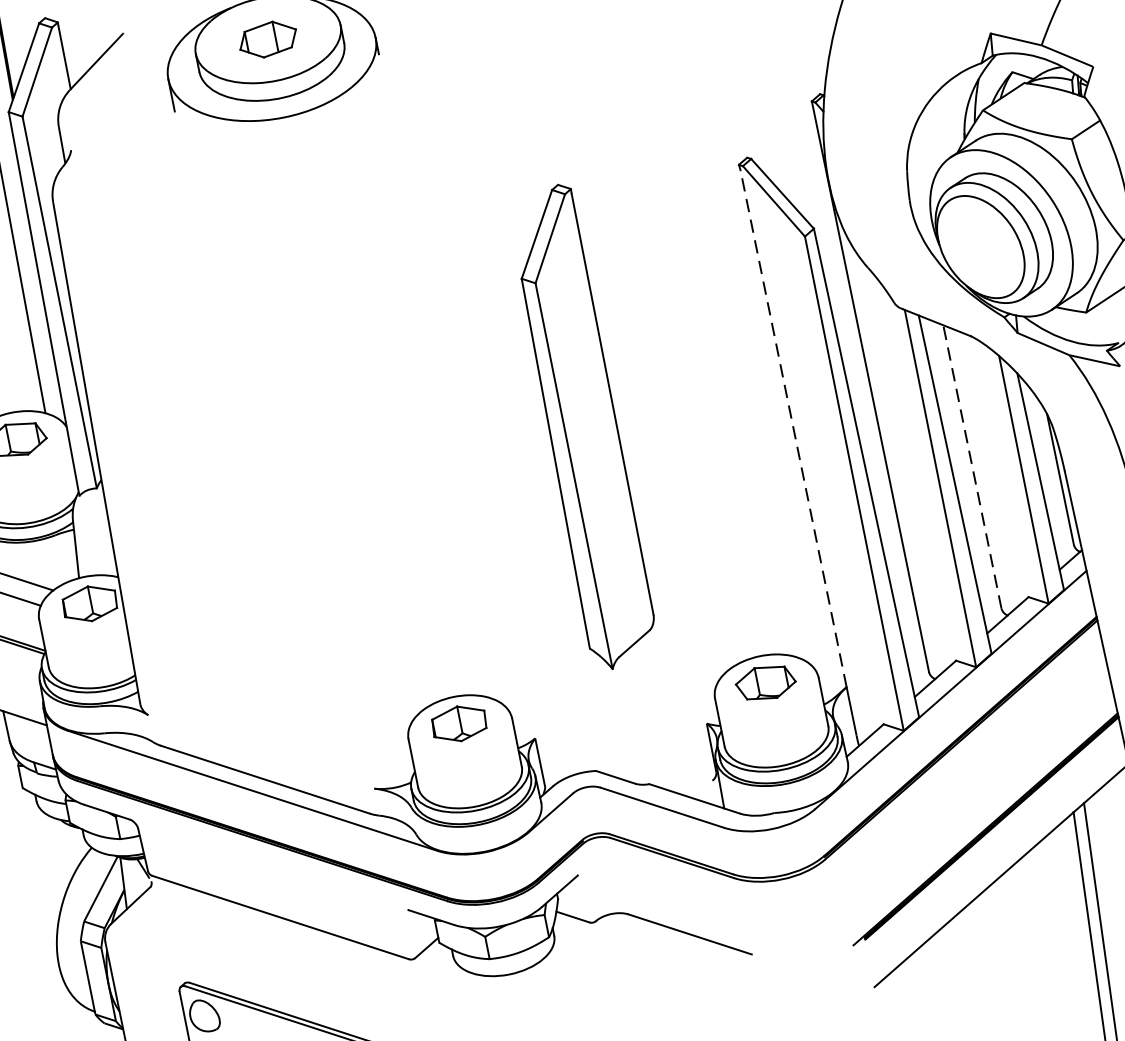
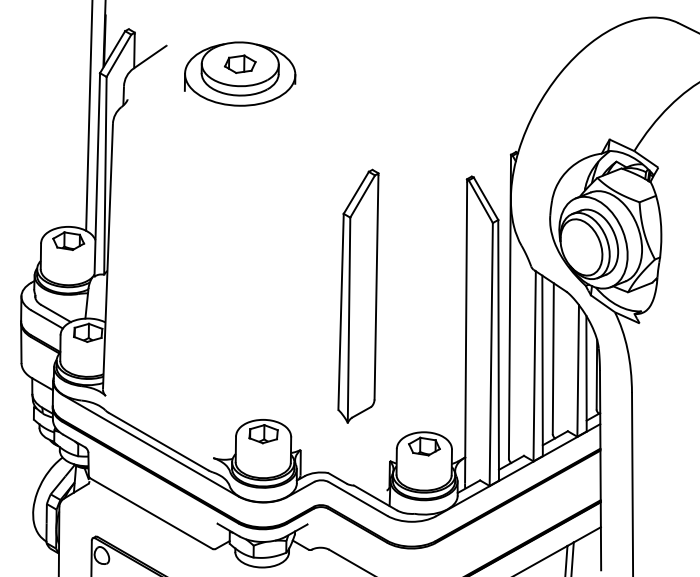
line: (794, 427) -> (466, 319), dashed -> solid
line: (972, 466) -> (553, 358), dashed -> solid

